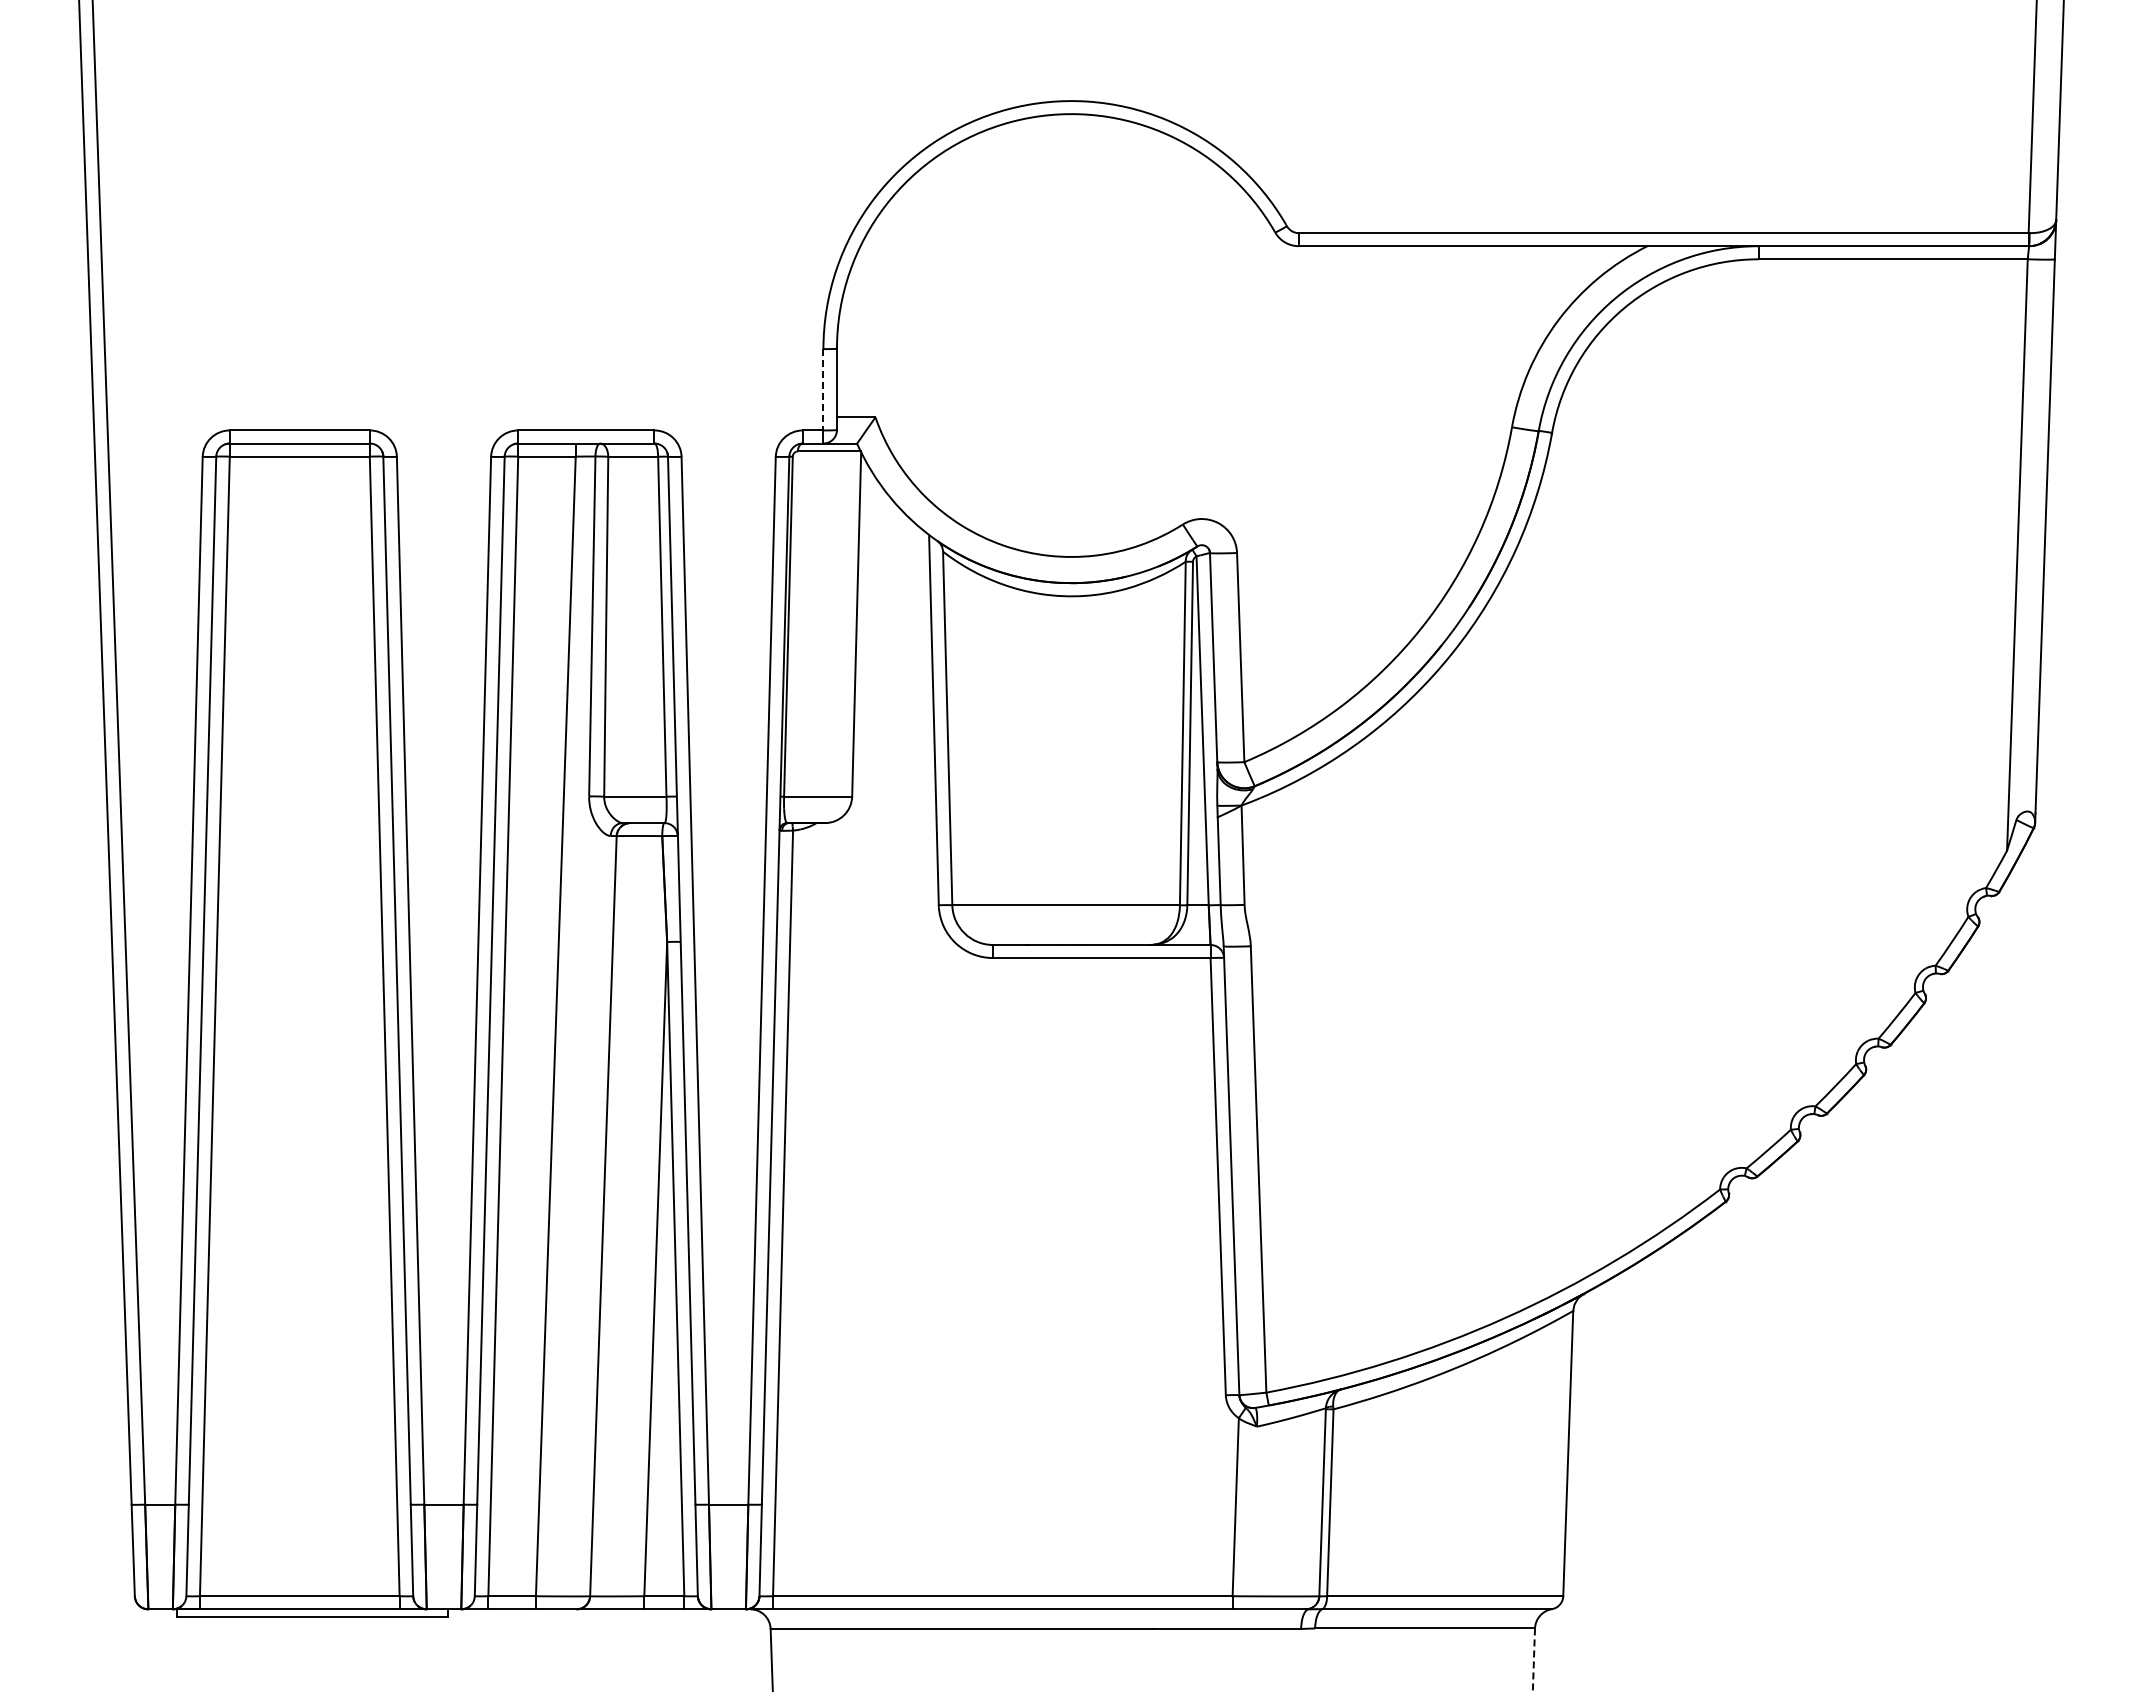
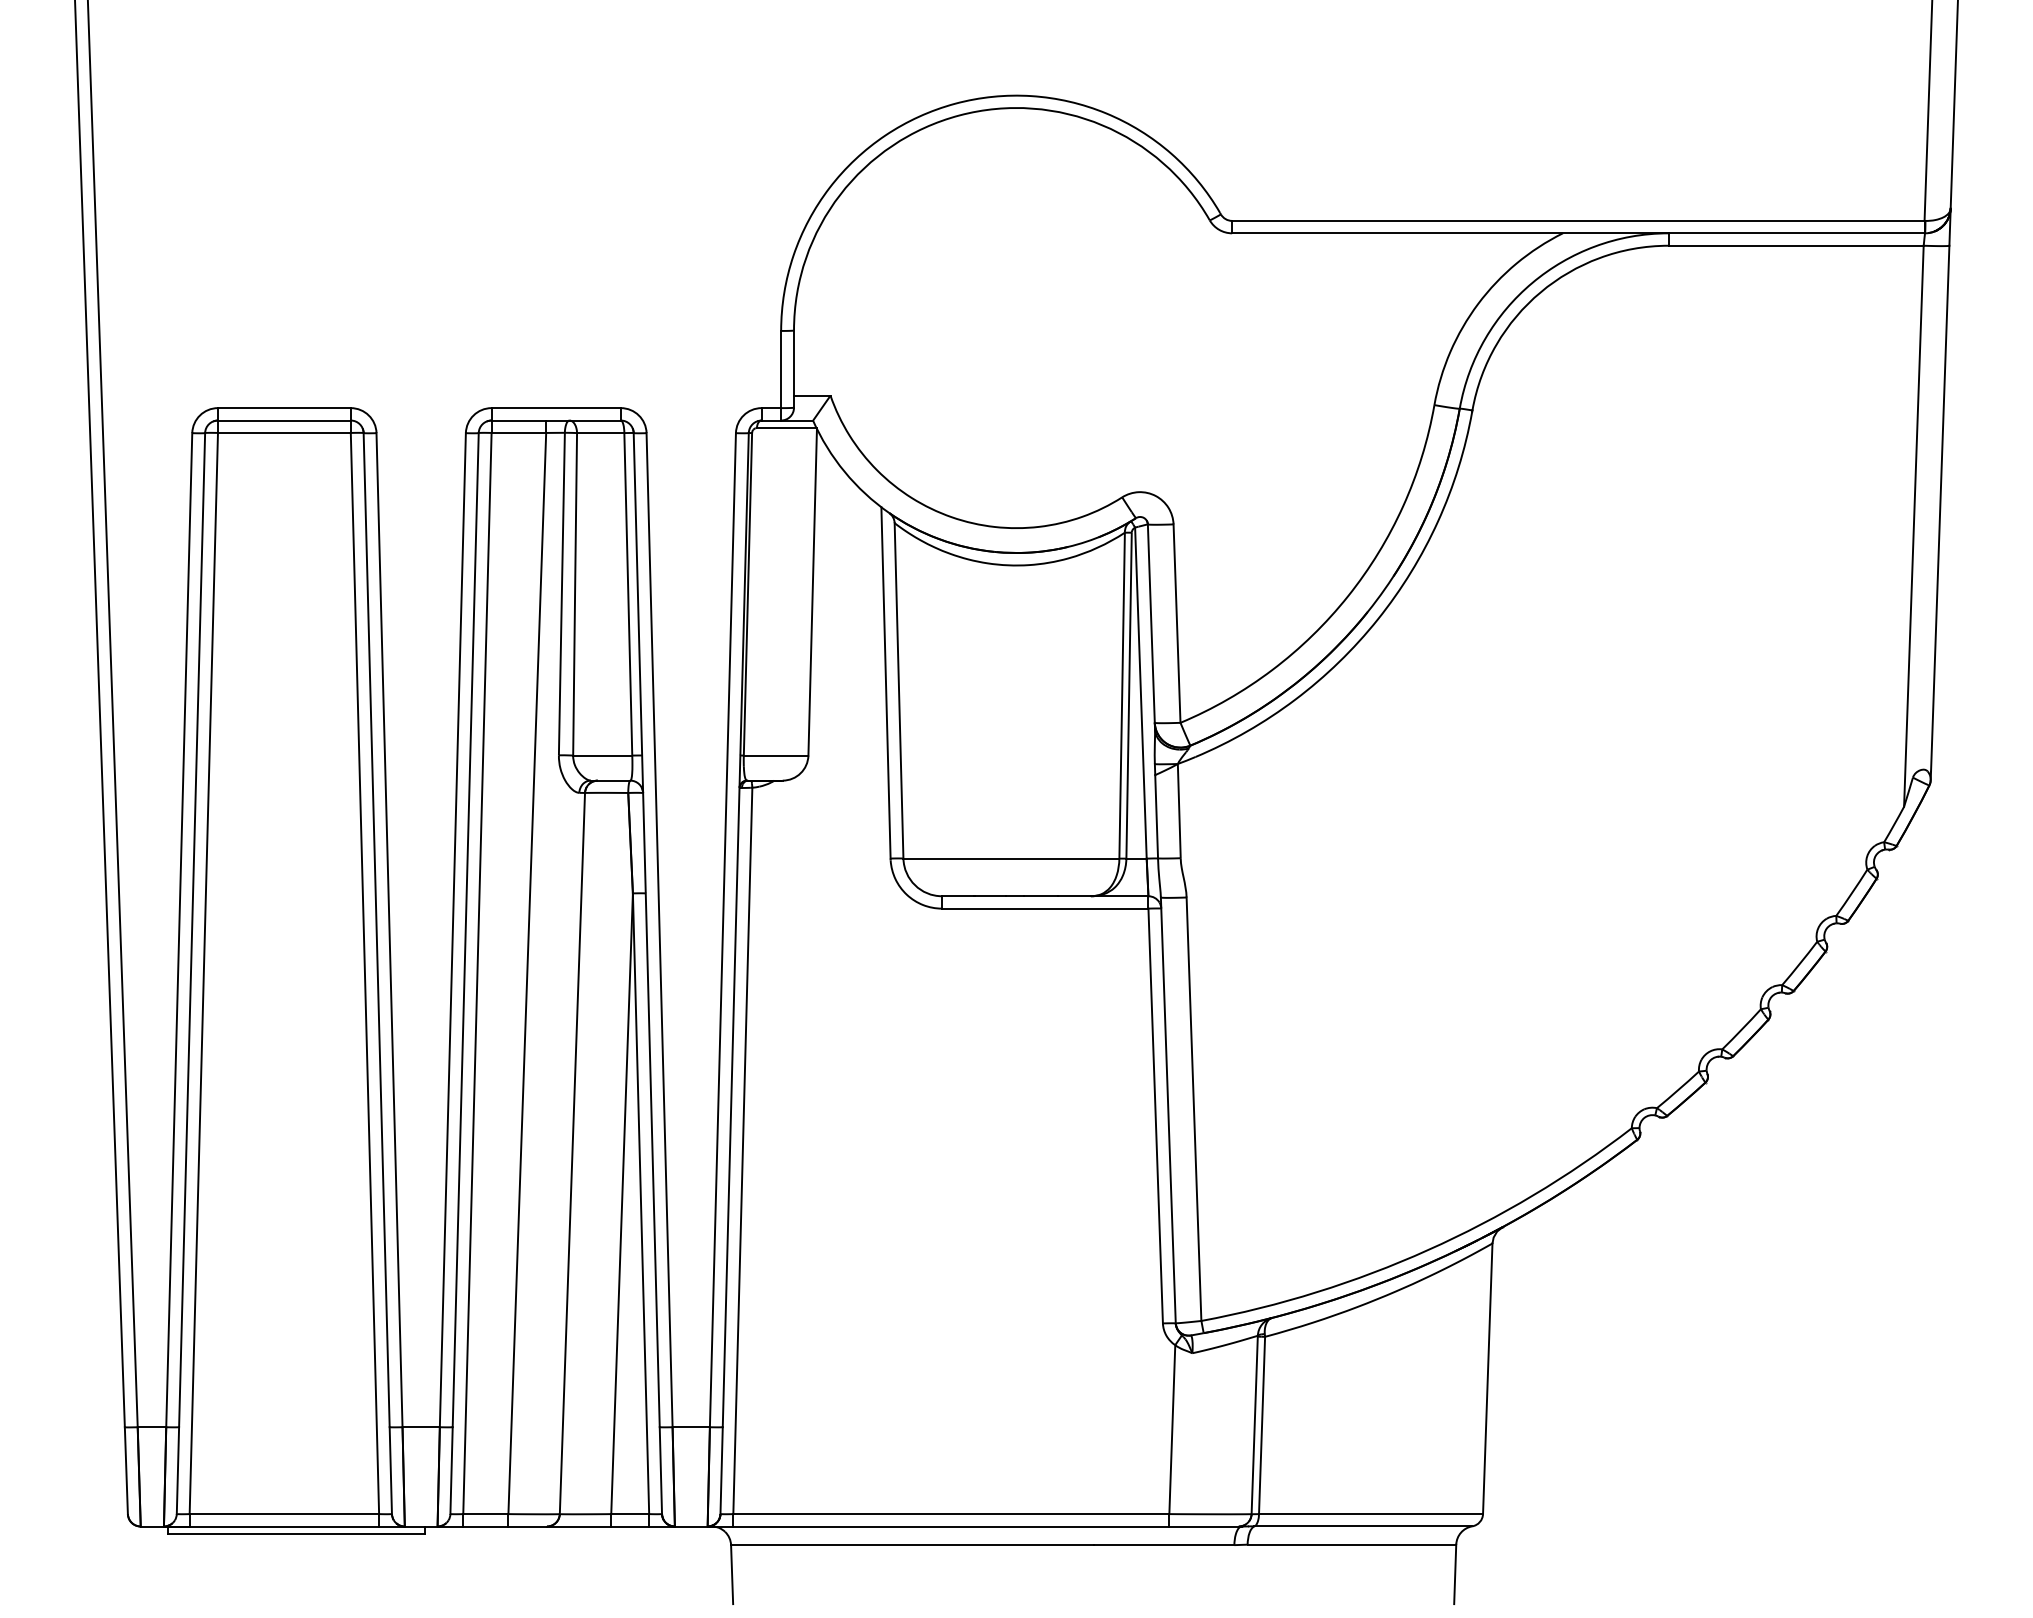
line: (823, 389) -> (781, 369), dashed -> solid
line: (1533, 1660) -> (1454, 1575), dashed -> solid

